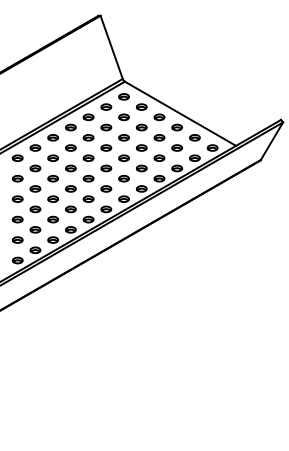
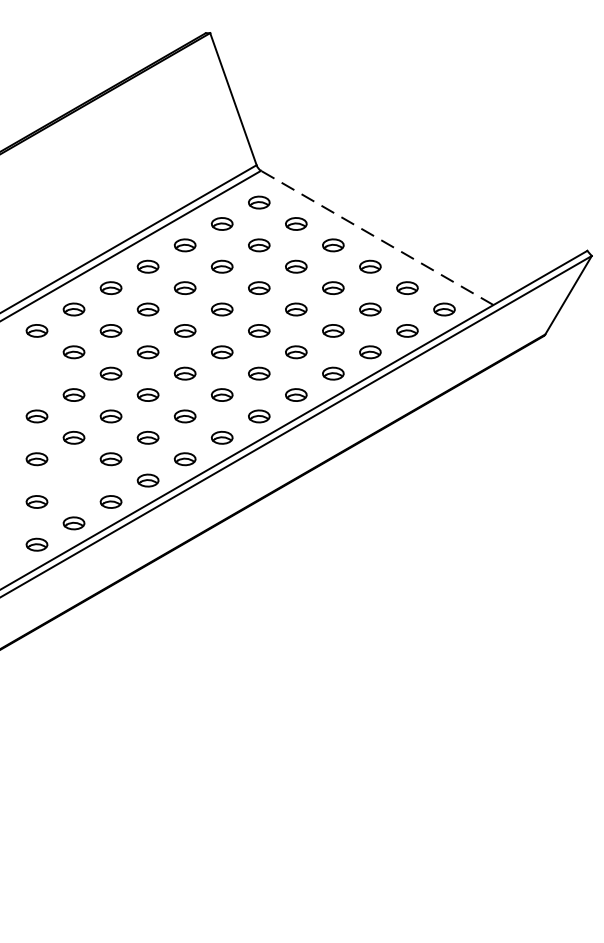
line: (180, 113) -> (377, 237), solid -> dashed
part: (17, 178) -> (36, 373), removed
part: (35, 229) -> (74, 479), removed

